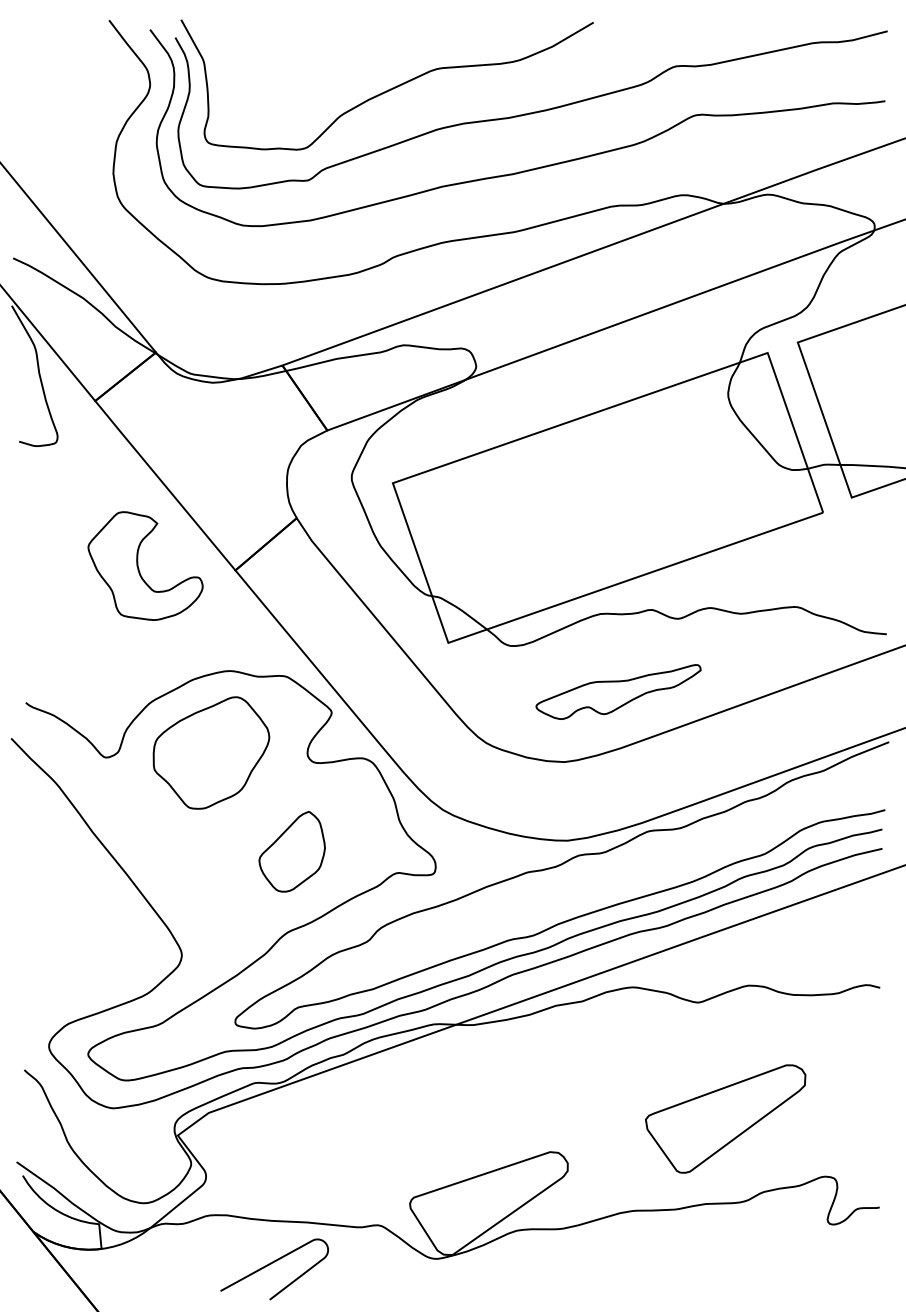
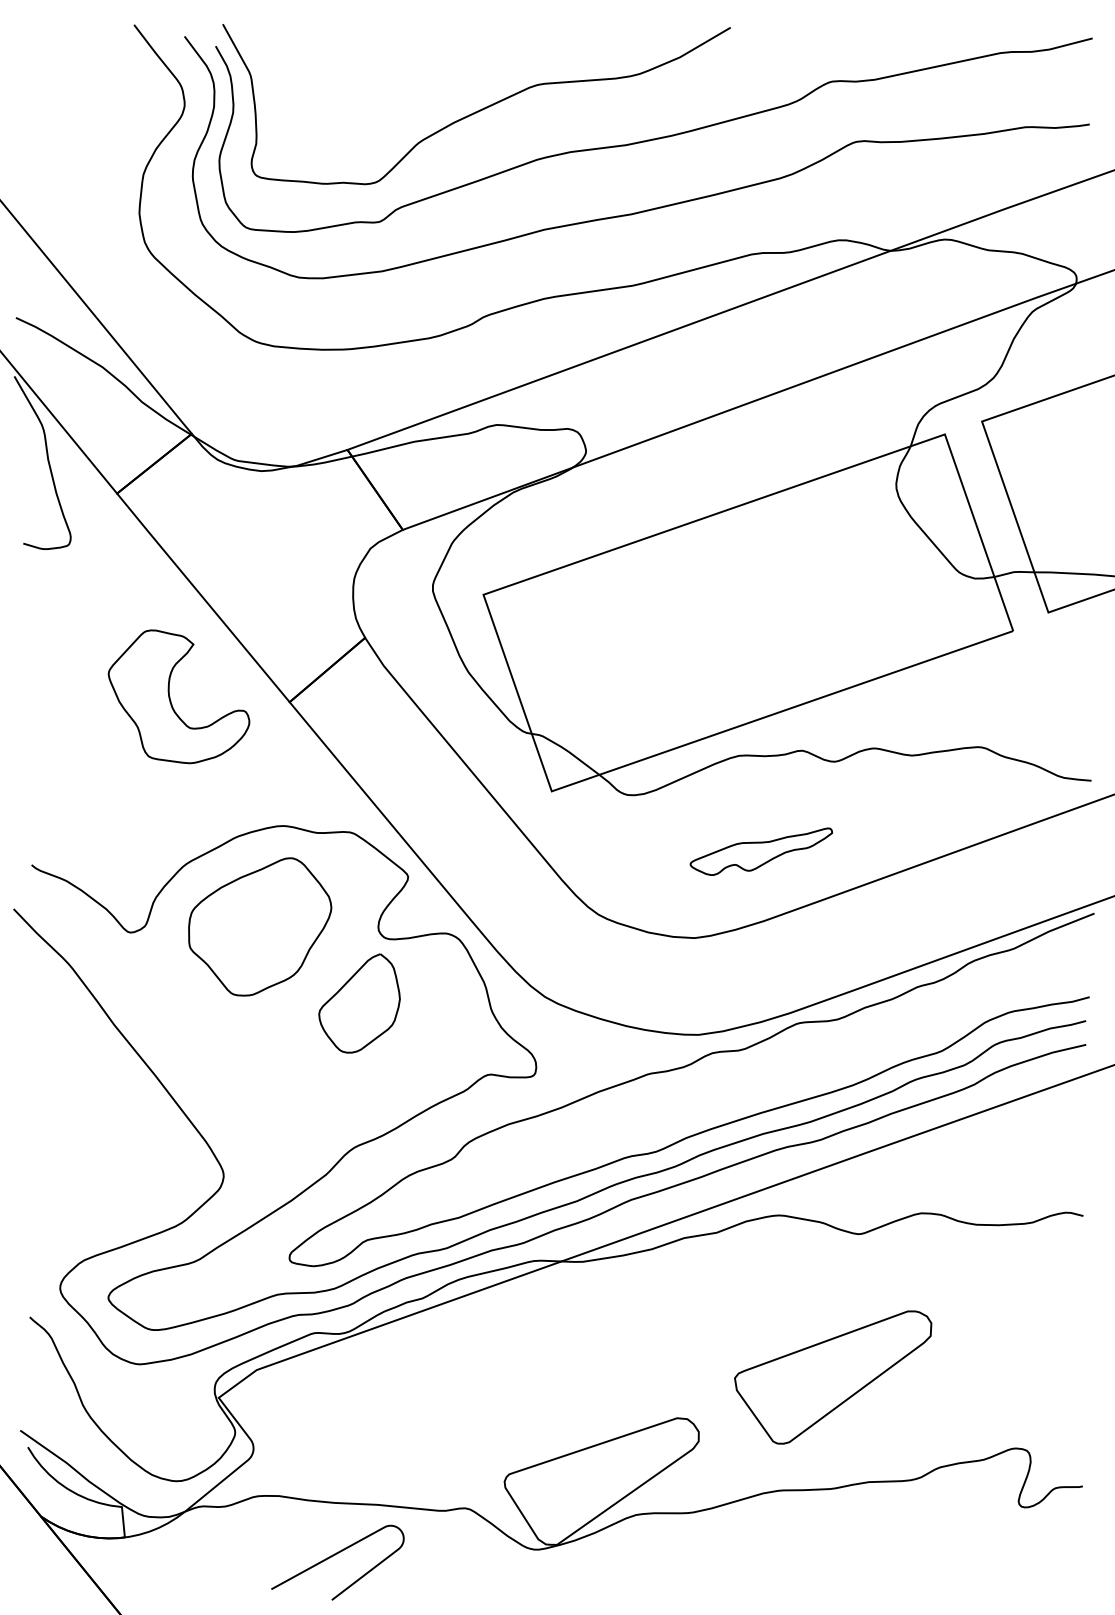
part: (618, 691) -> (761, 851), size x0.7
part: (292, 851) -> (359, 1003), moved
part: (725, 1119) -> (833, 1377), moved

